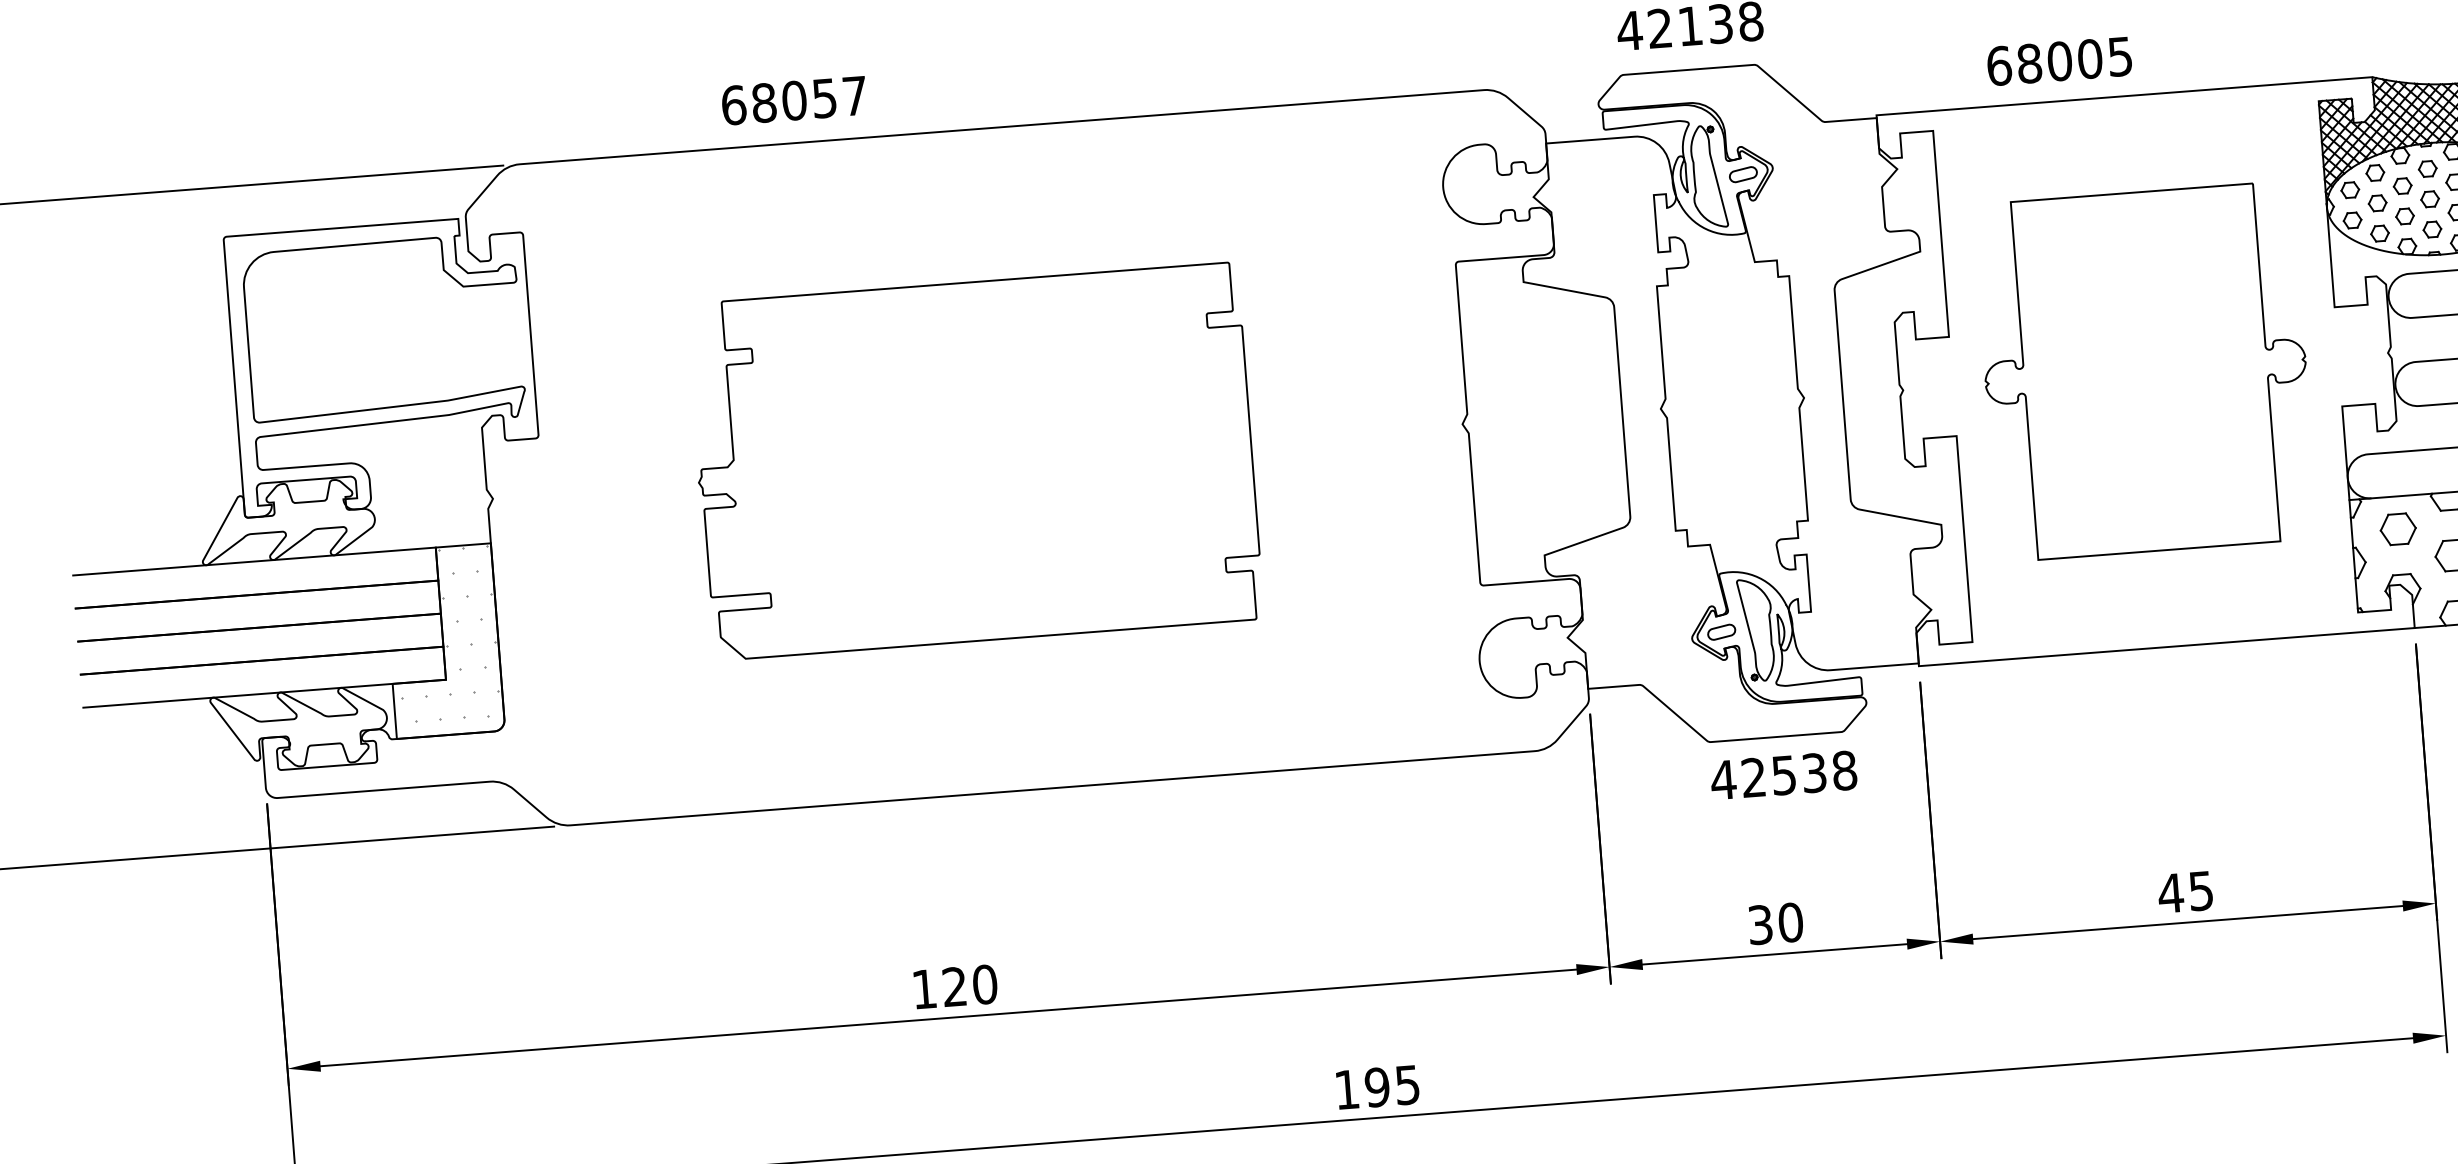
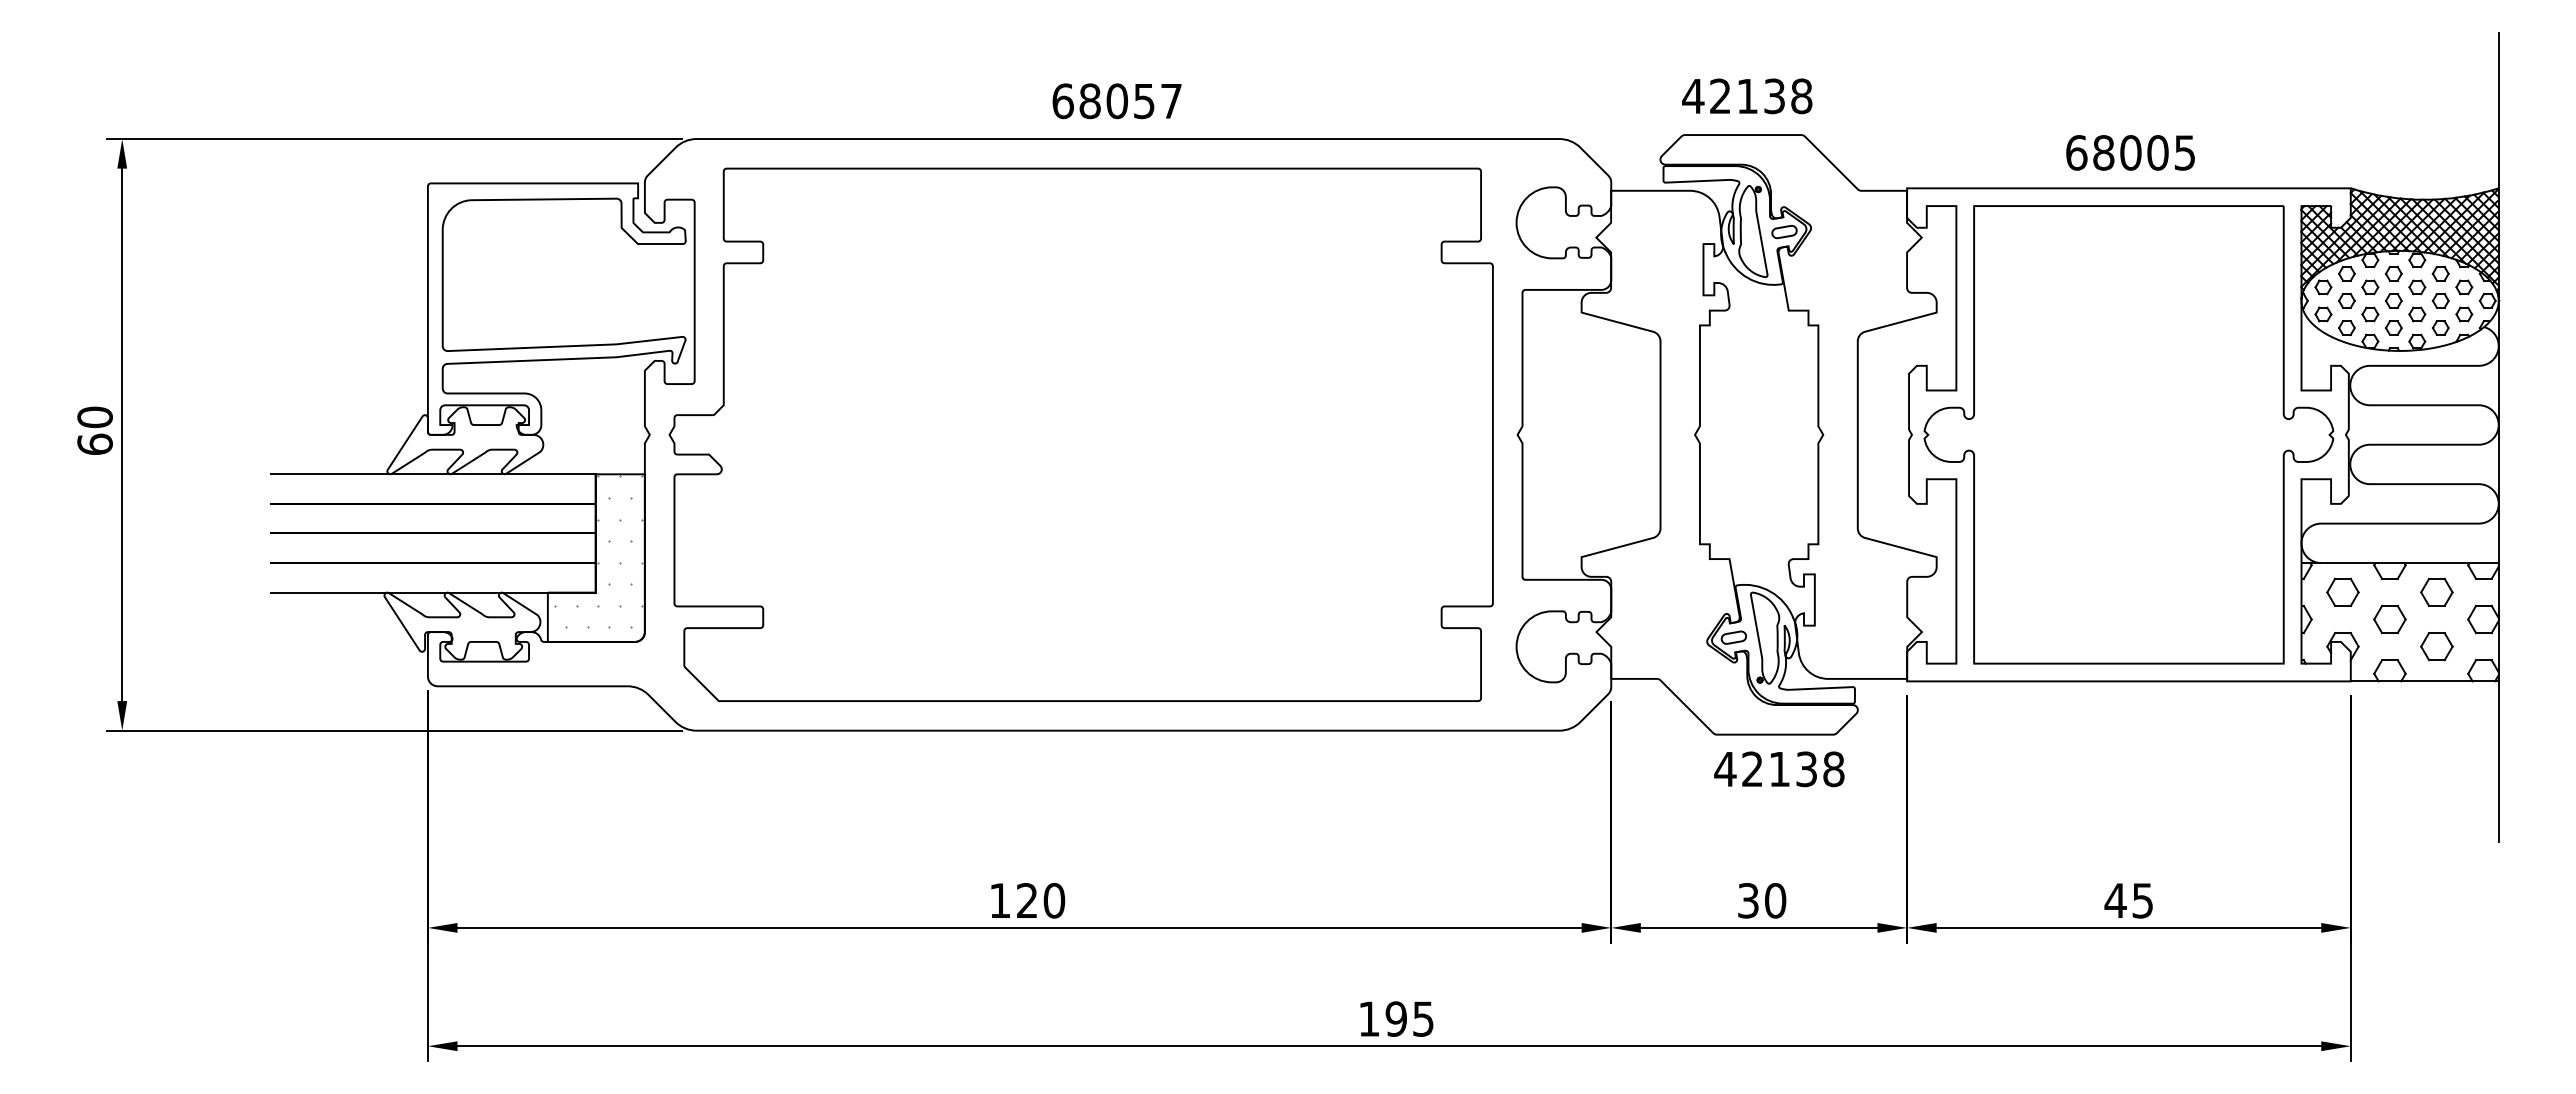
text: (2059, 60) -> (2130, 152), moved
text: (793, 101) -> (1116, 101), moved
part: (2145, 371) -> (2128, 434), size x1.43
part: (974, 461) -> (1080, 434), size x1.67
text: (1783, 775) -> (1779, 769), 42538 -> 42138

